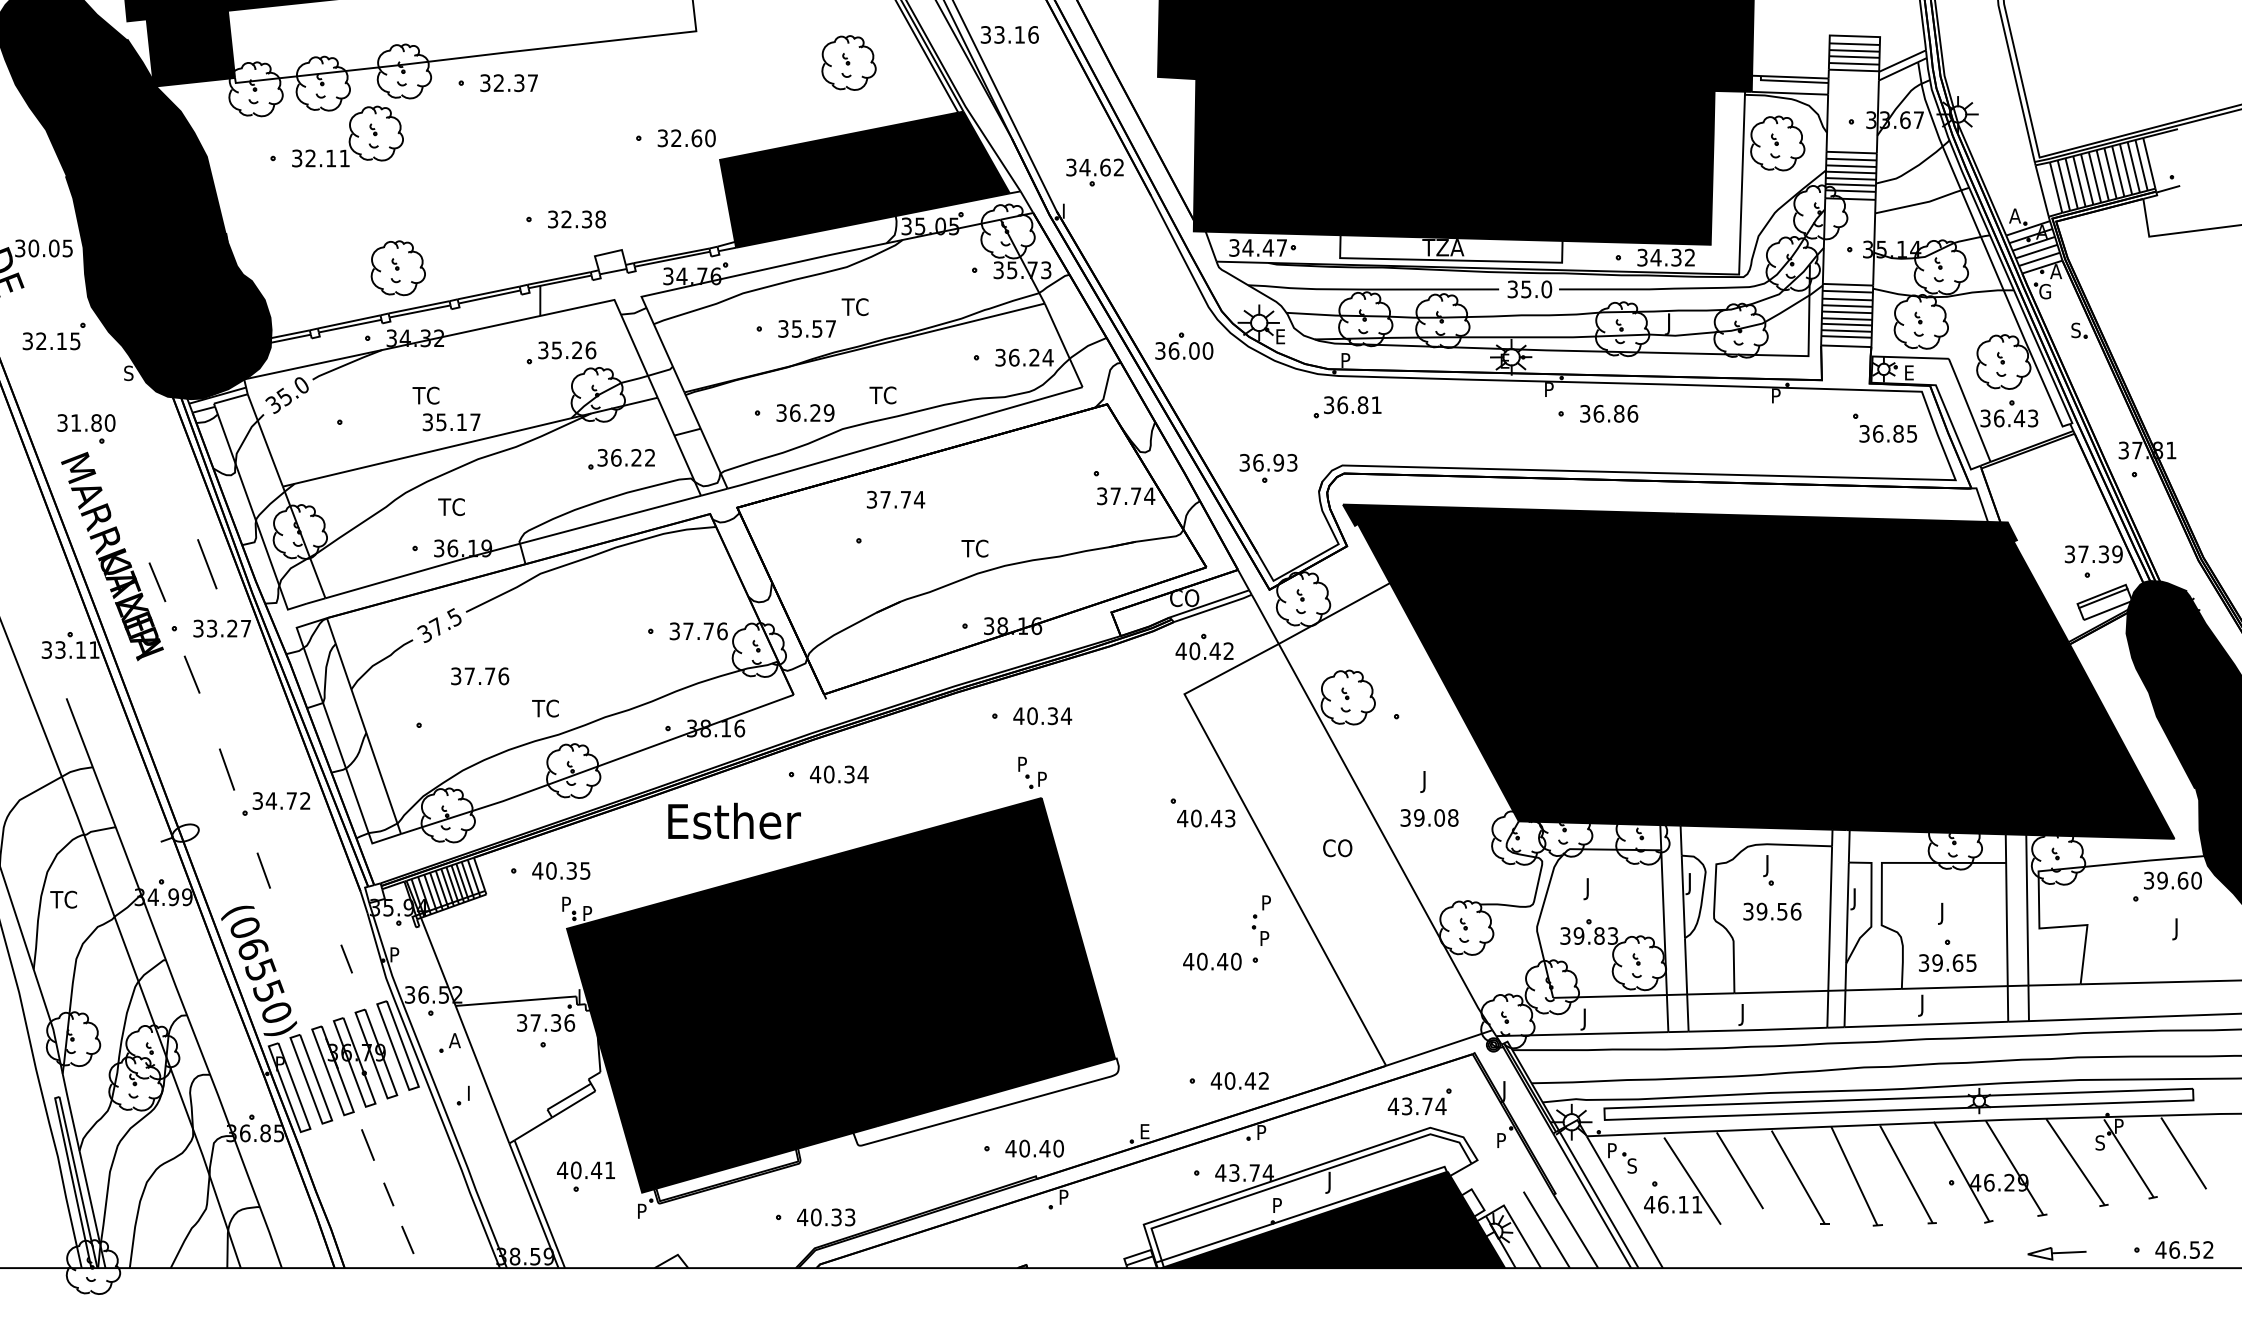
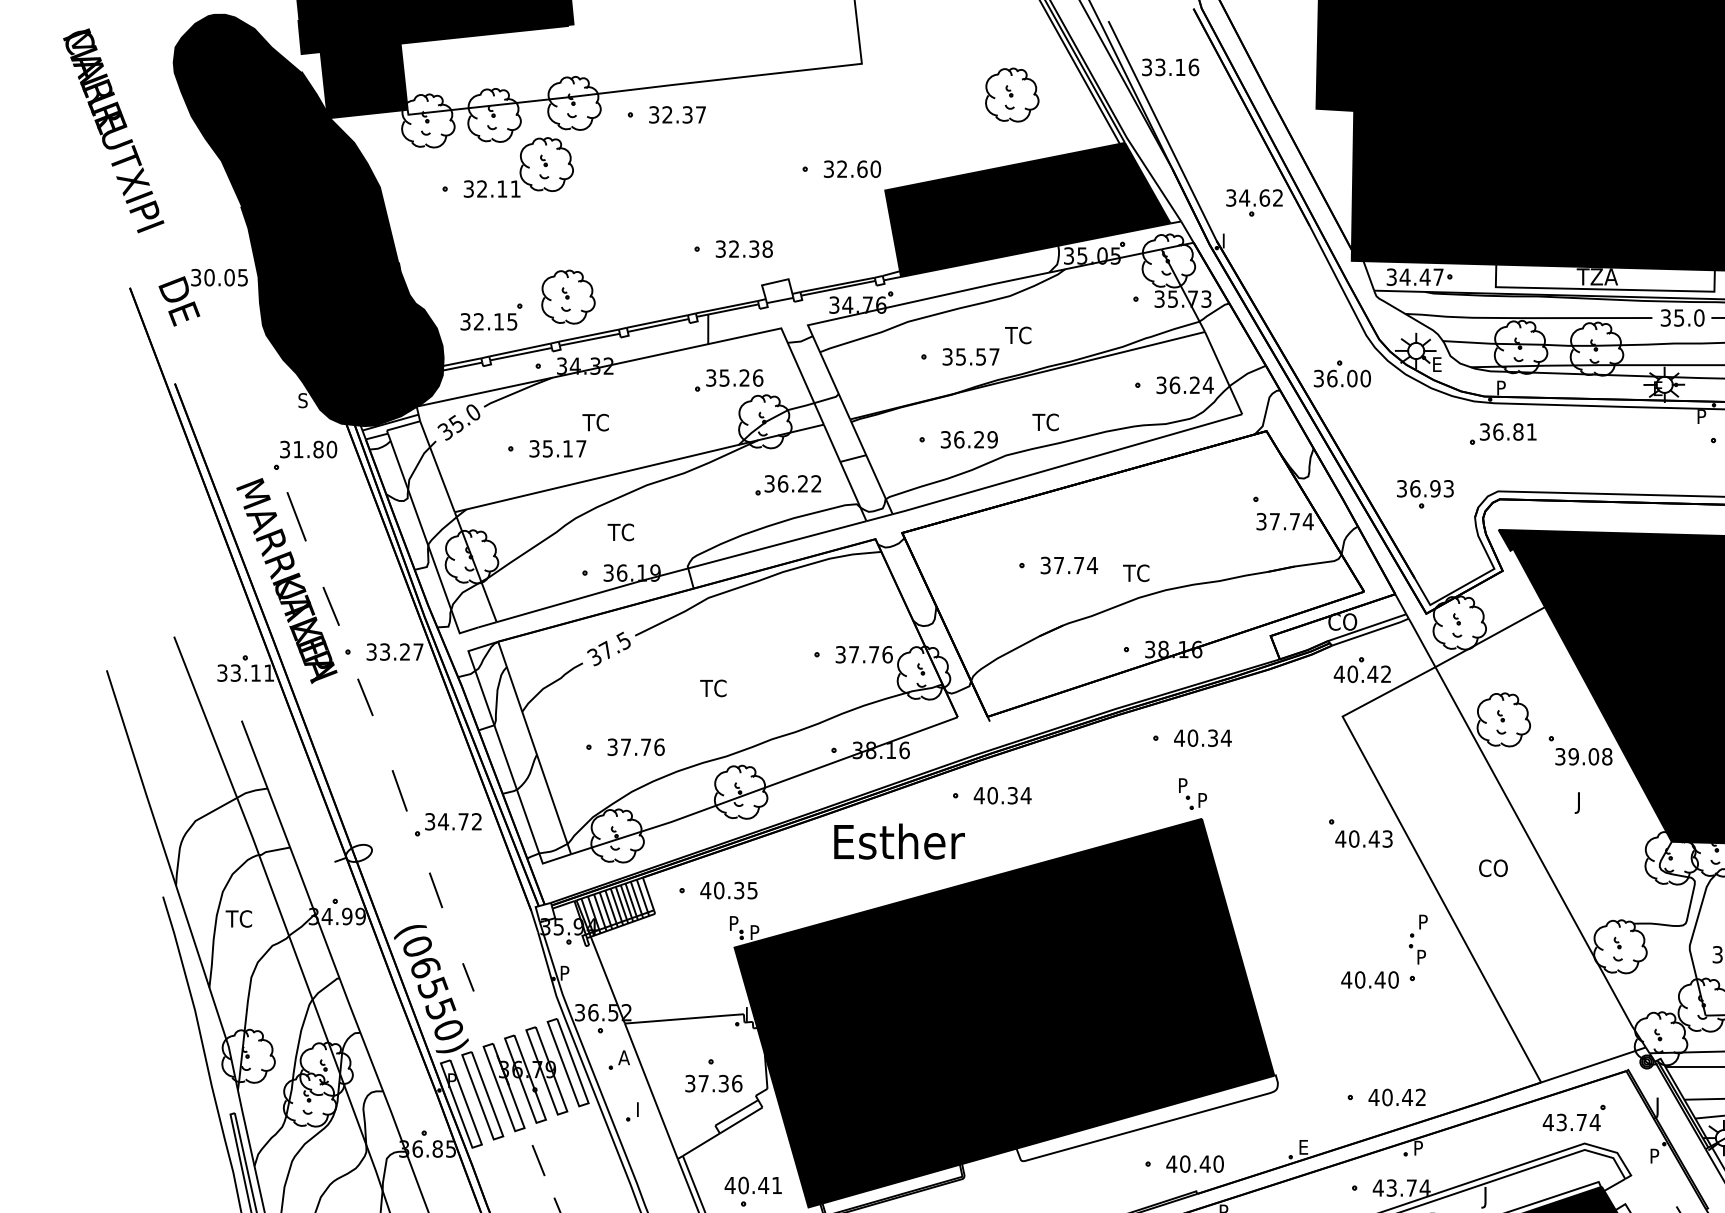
part: (53, 336) -> (490, 317), moved
text: (86, 422) -> (308, 449), moved
text: (451, 422) -> (557, 449), moved
text: (895, 499) -> (1068, 565), moved
line: (207, 564) -> (296, 517), moved
text: (480, 676) -> (636, 747), moved
text: (545, 708) -> (713, 688), moved
text: (1429, 817) -> (1583, 756), moved
line: (346, 958) -> (468, 976), moved
text: (546, 1022) -> (714, 1083), moved

